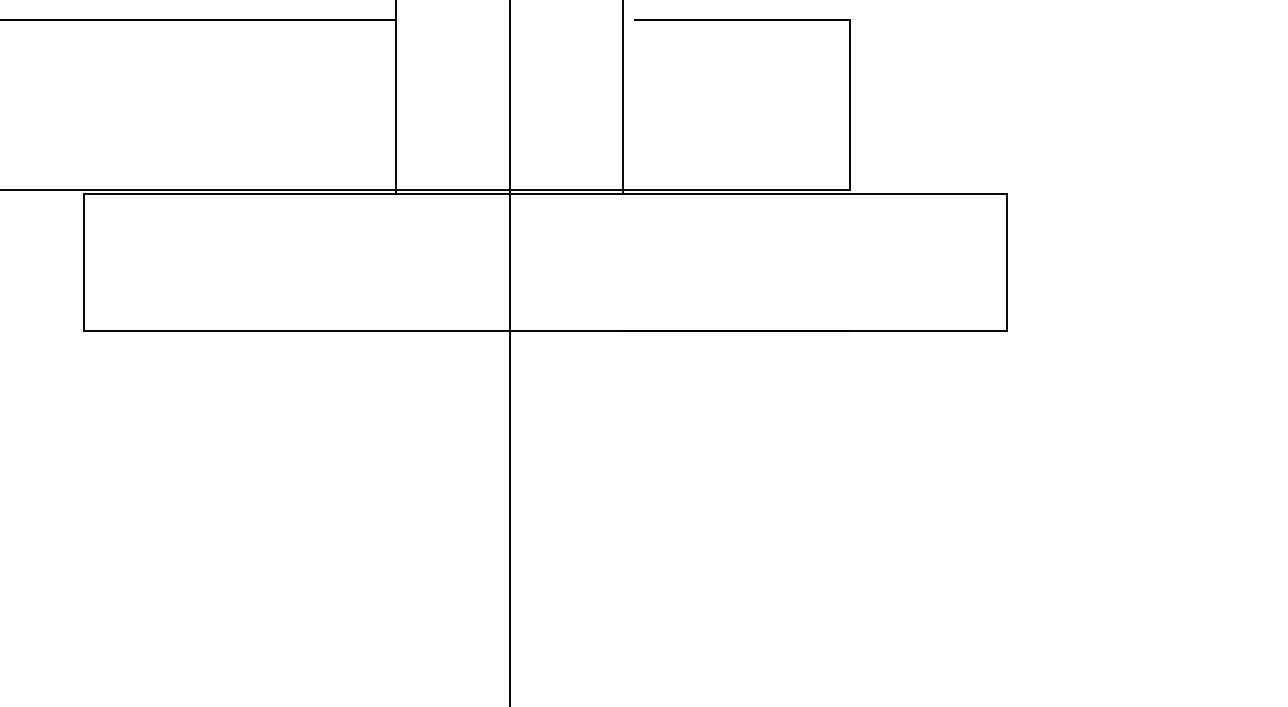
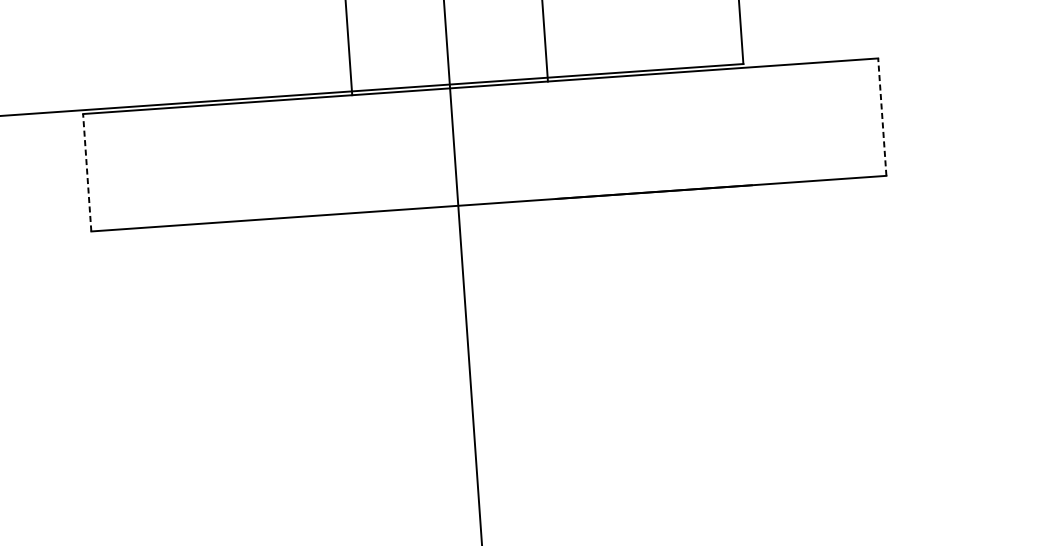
line: (83, 262) -> (86, 172), solid -> dashed
line: (1006, 262) -> (882, 117), solid -> dashed

